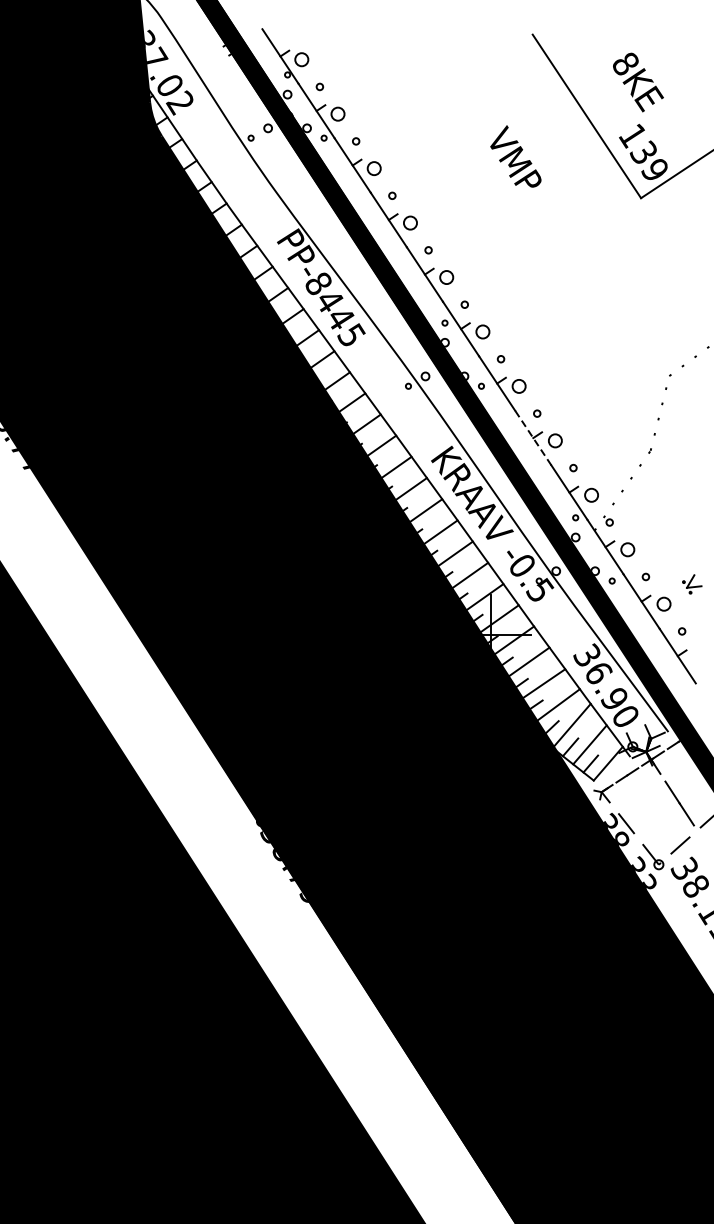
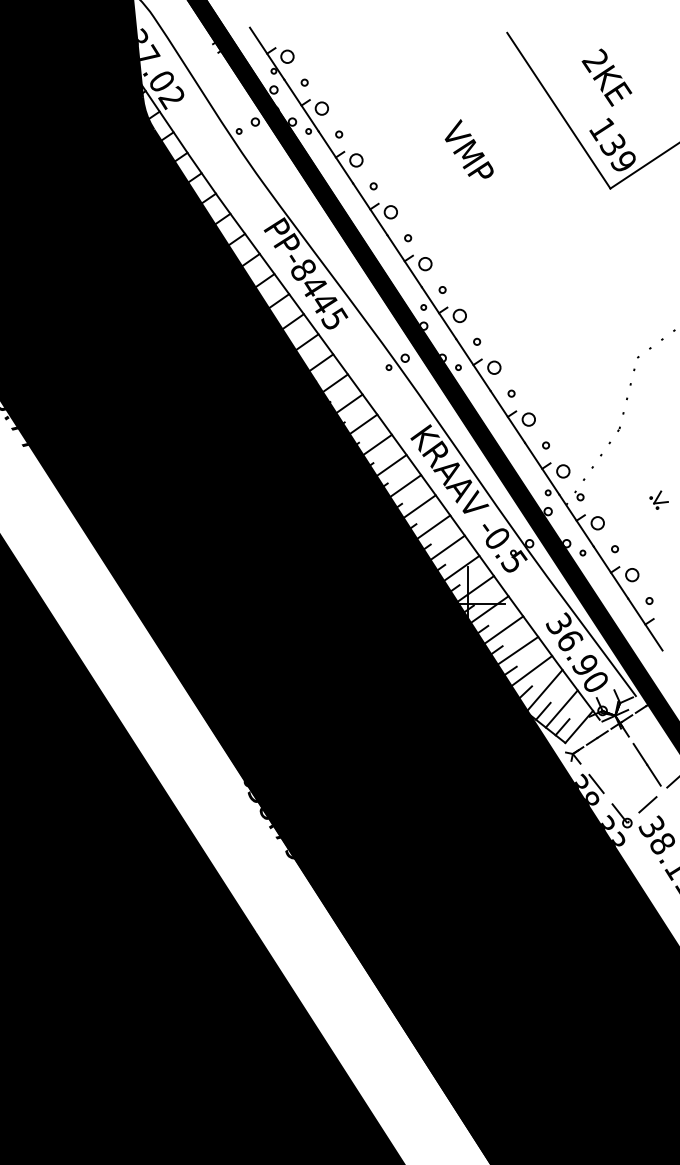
text: (624, 63) -> (594, 60), 8KE -> 2KE
text: (515, 156) -> (468, 148), moved
line: (532, 437) -> (507, 416), dashed -> solid
part: (691, 583) -> (658, 499), moved

